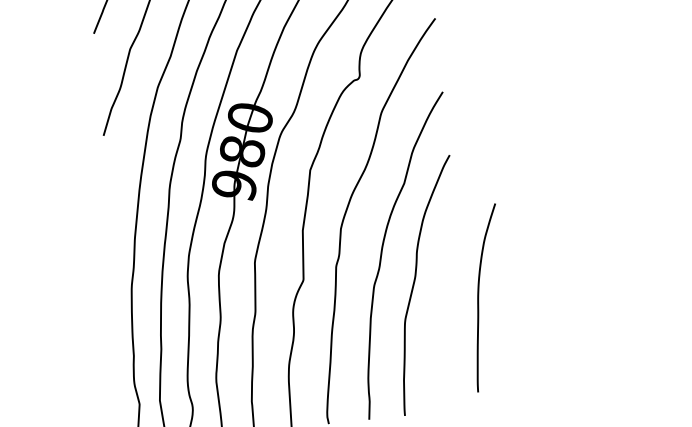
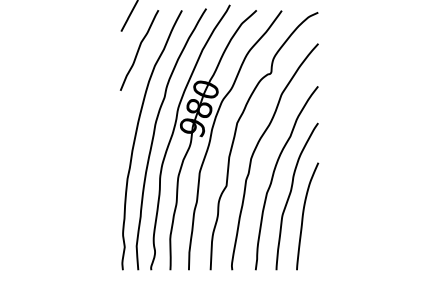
curve: (479, 298) -> (303, 216), moved

